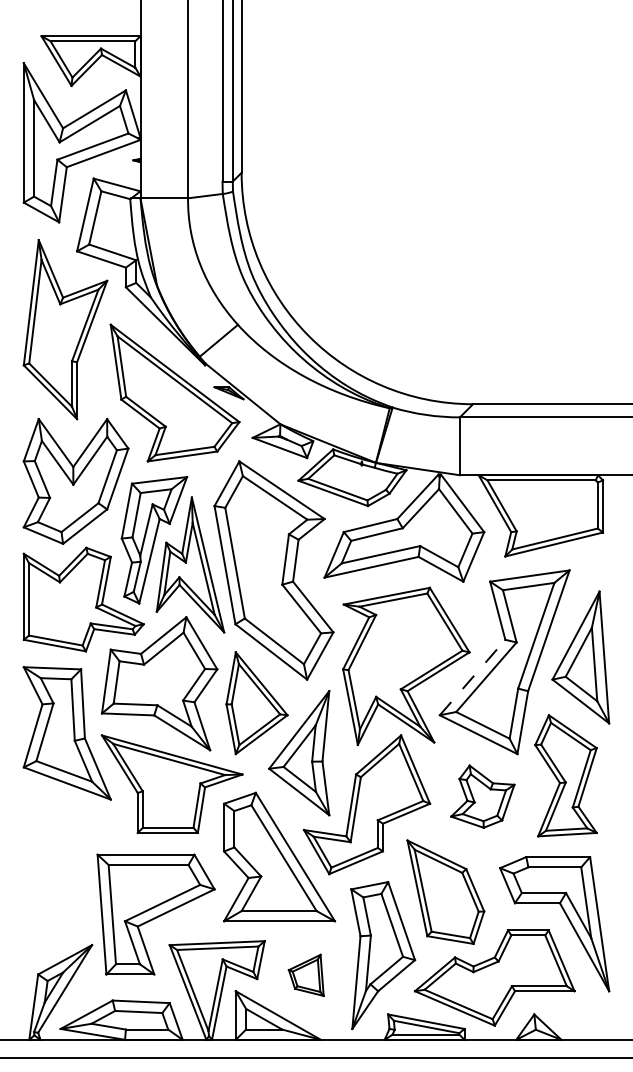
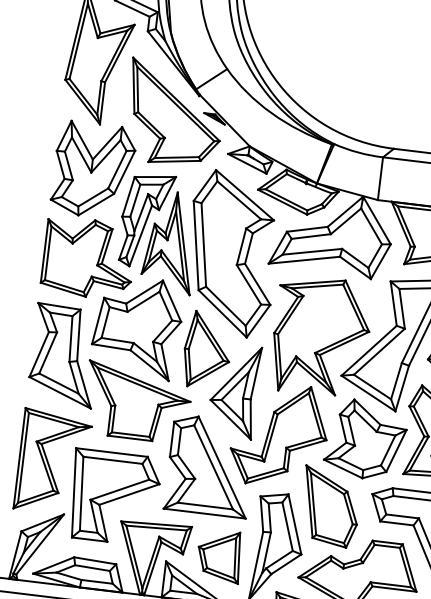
line: (472, 677) -> (369, 350), dashed -> solid
part: (482, 796) -> (365, 439), size x1.67
part: (68, 877) -> (52, 462), added
part: (306, 975) -> (219, 556), size x1.67

